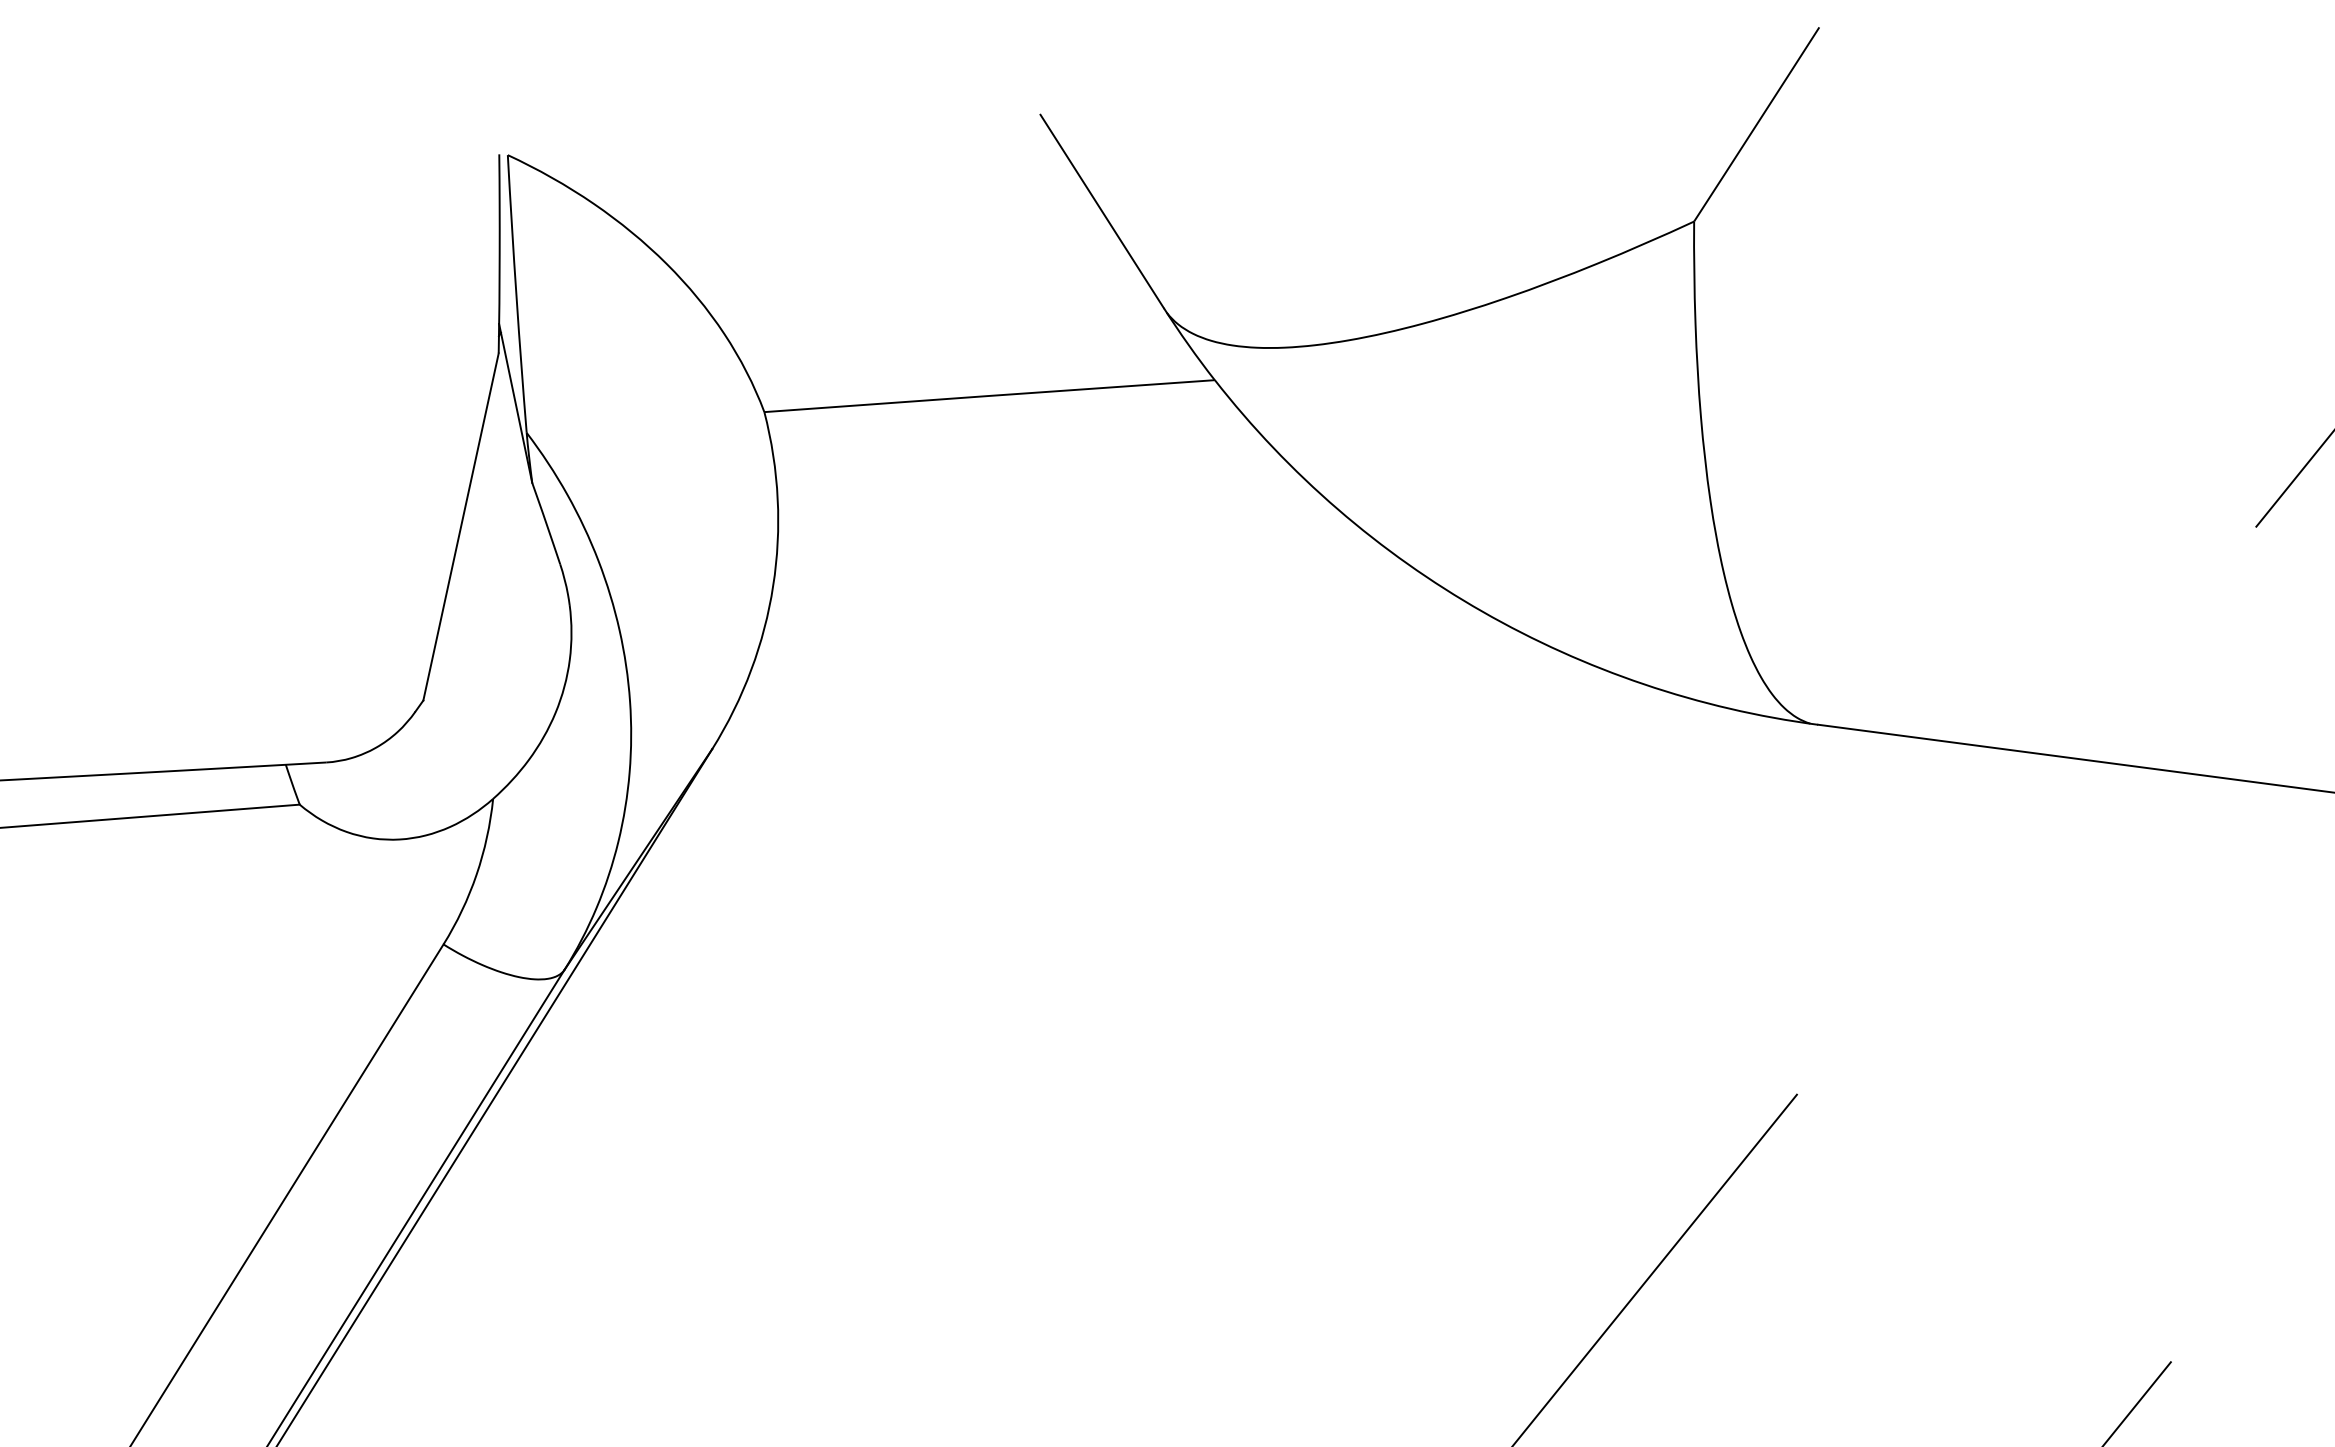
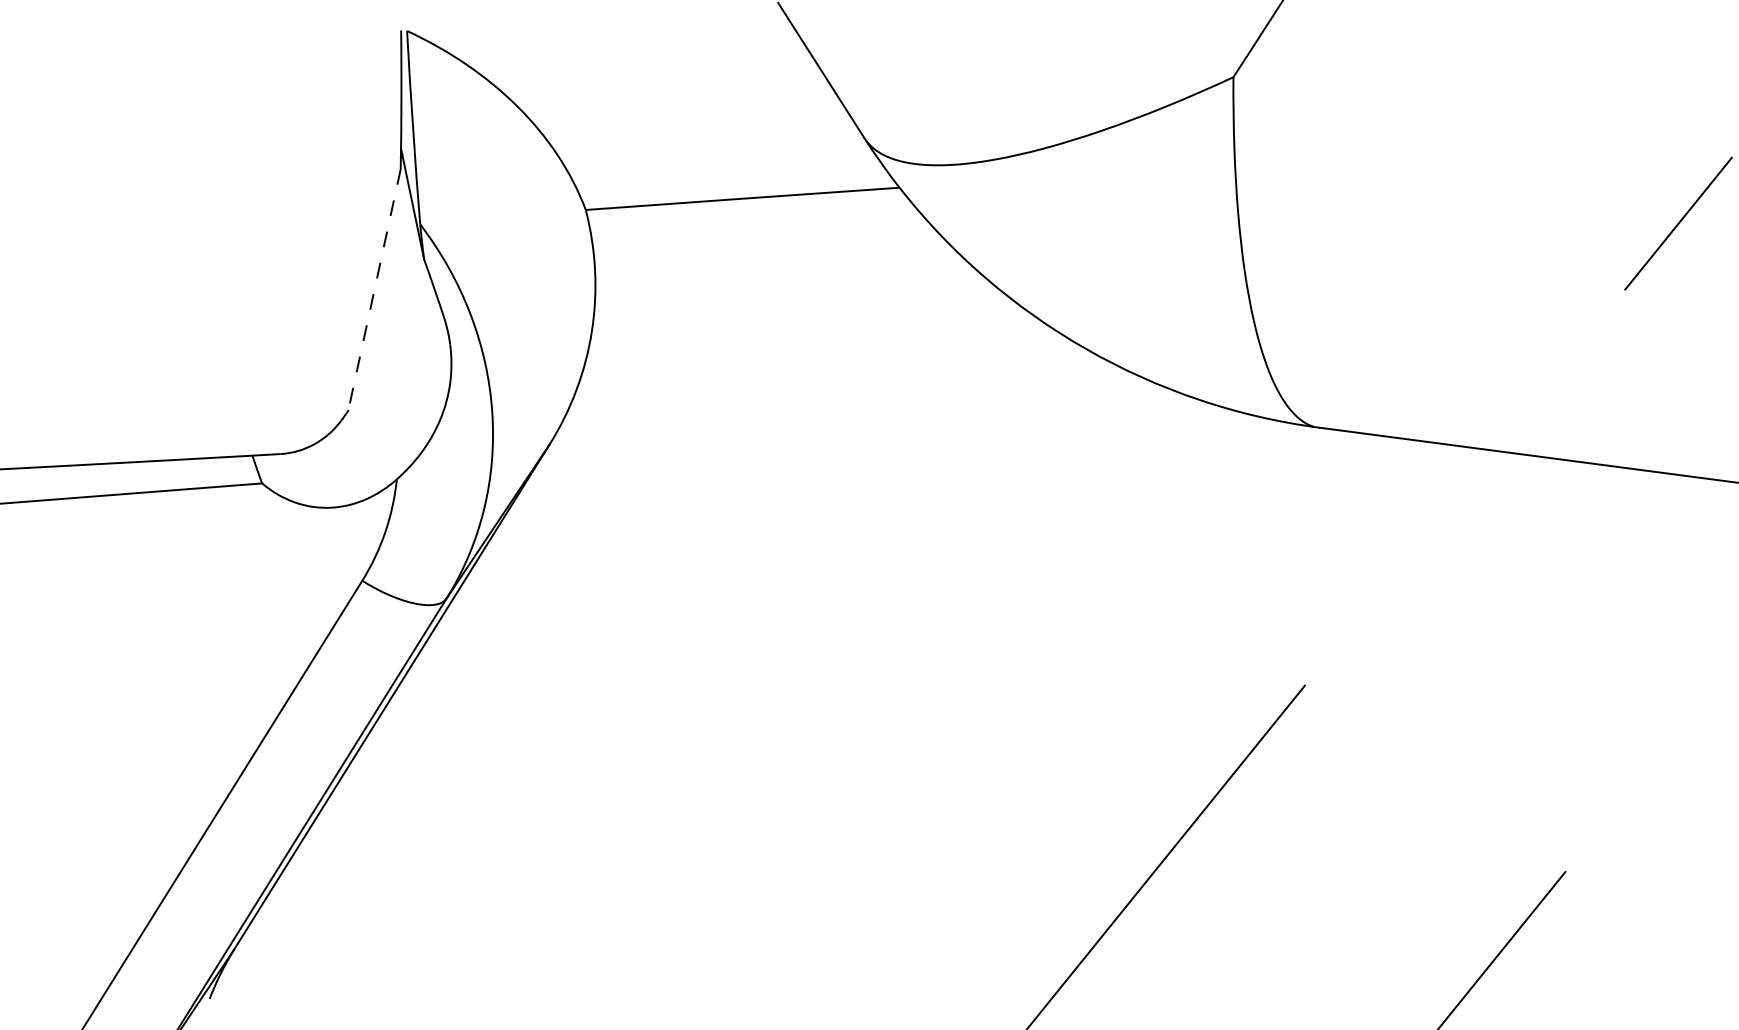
line: (461, 526) -> (374, 289), solid -> dashed

